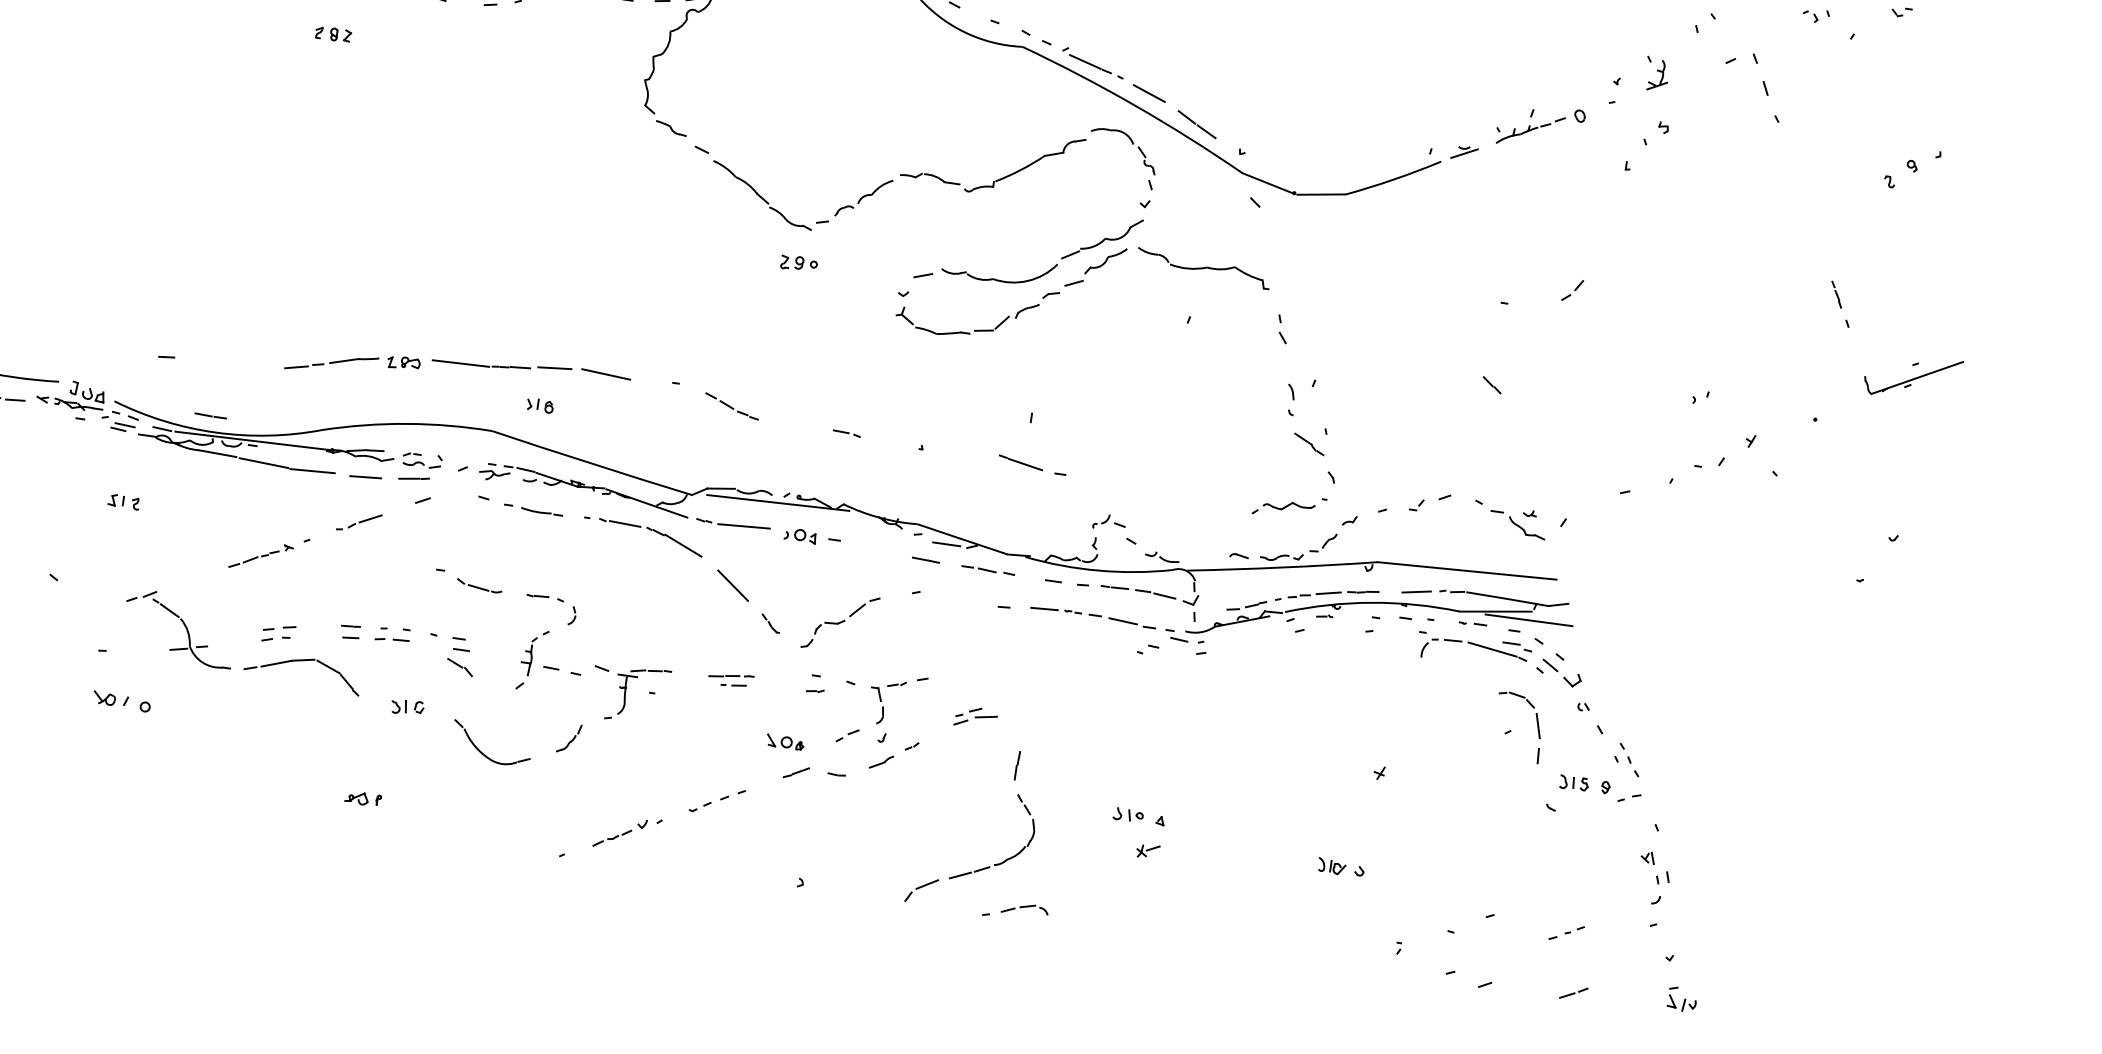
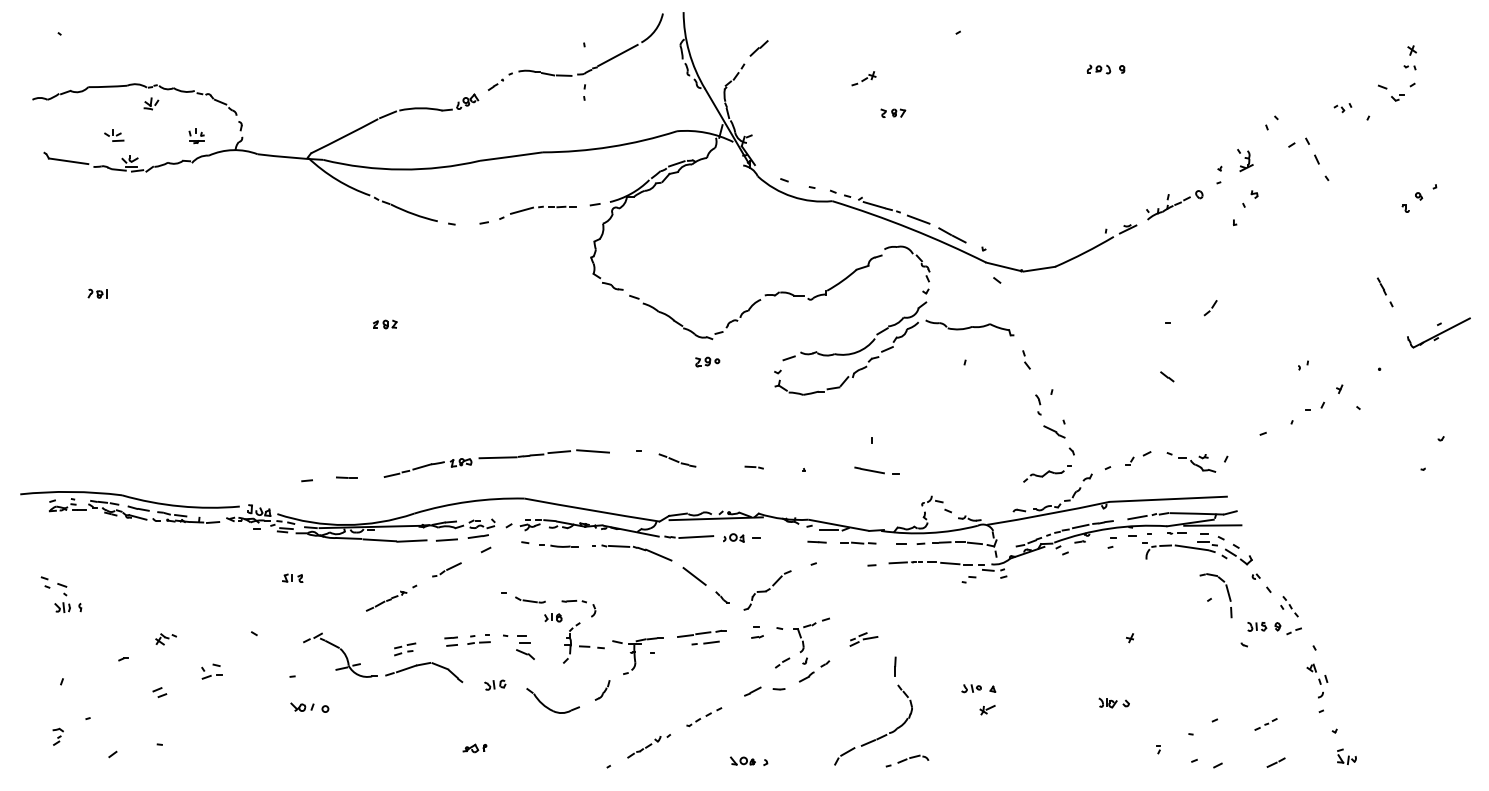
part: (333, 34) -> (385, 324), moved
part: (540, 405) -> (553, 617), moved
line: (209, 415) -> (346, 477), moved
part: (730, 679) -> (701, 637), size x1.67
part: (784, 741) -> (742, 760), moved

